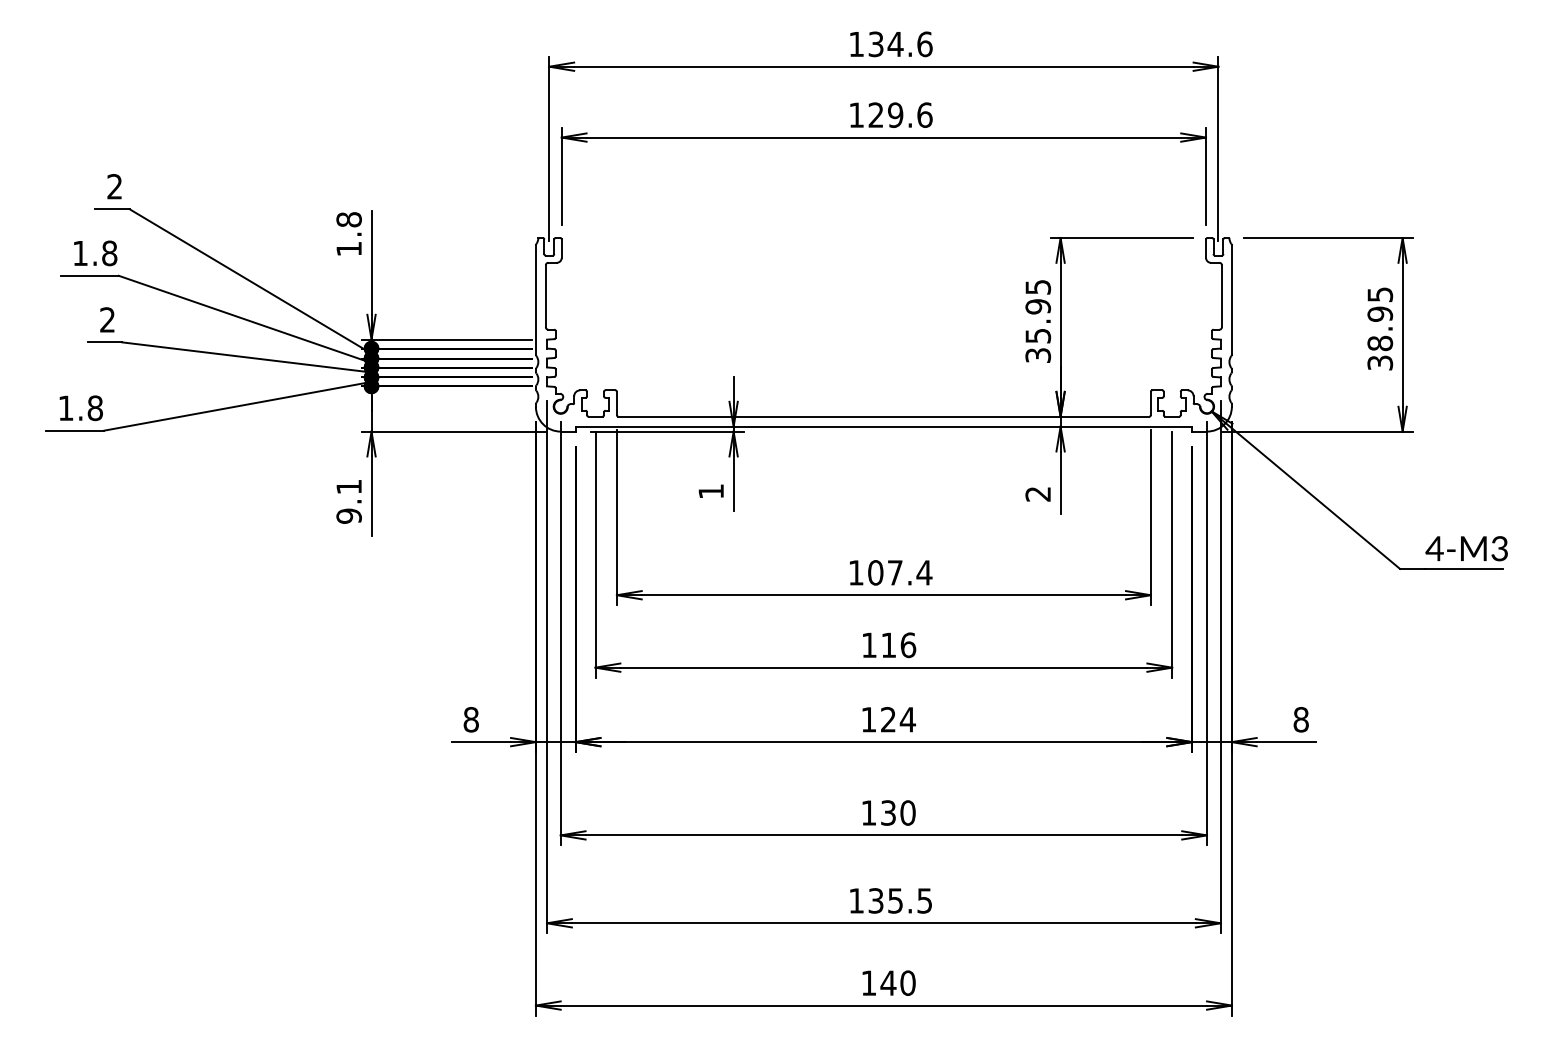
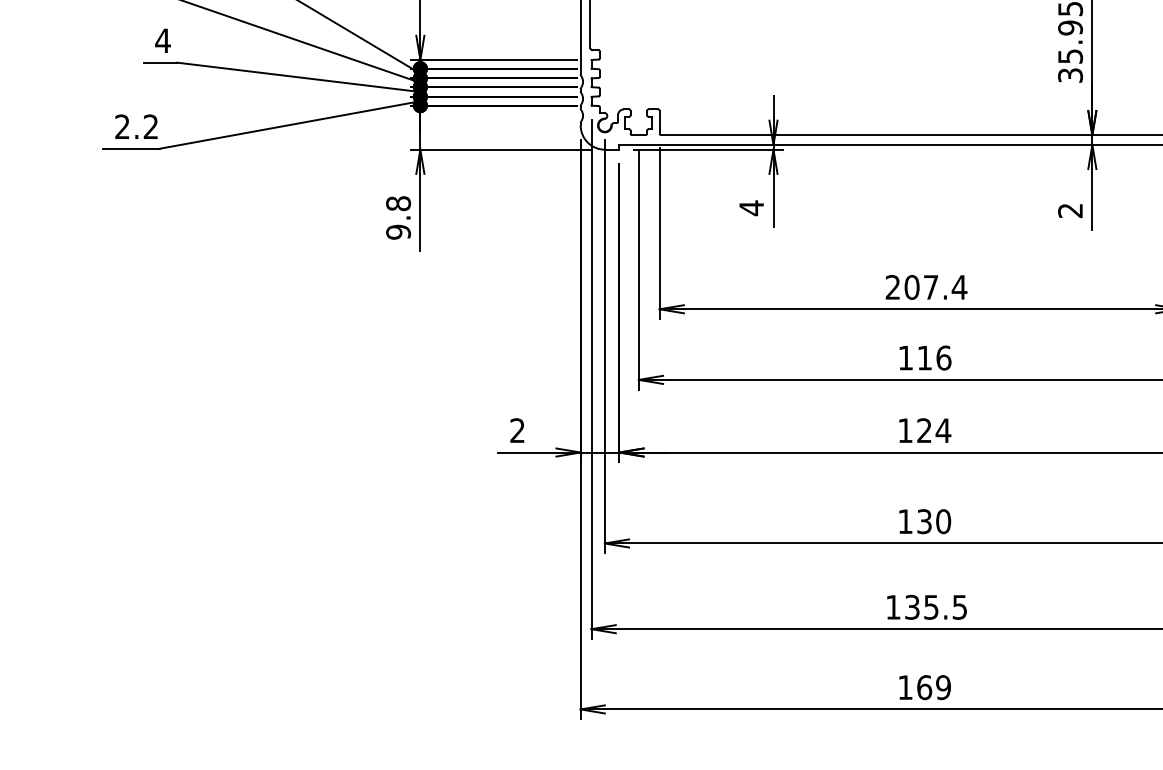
text: (107, 319) -> (162, 40), 2 -> 4
text: (80, 408) -> (136, 127), 1.8 -> 2.2
text: (348, 486) -> (397, 203), 9.1 -> 9.8
text: (710, 491) -> (750, 208), 1 -> 4
text: (855, 572) -> (892, 287), 107.4 -> 207.4
text: (470, 719) -> (516, 430), 8 -> 2
text: (897, 982) -> (933, 686), 140 -> 169

